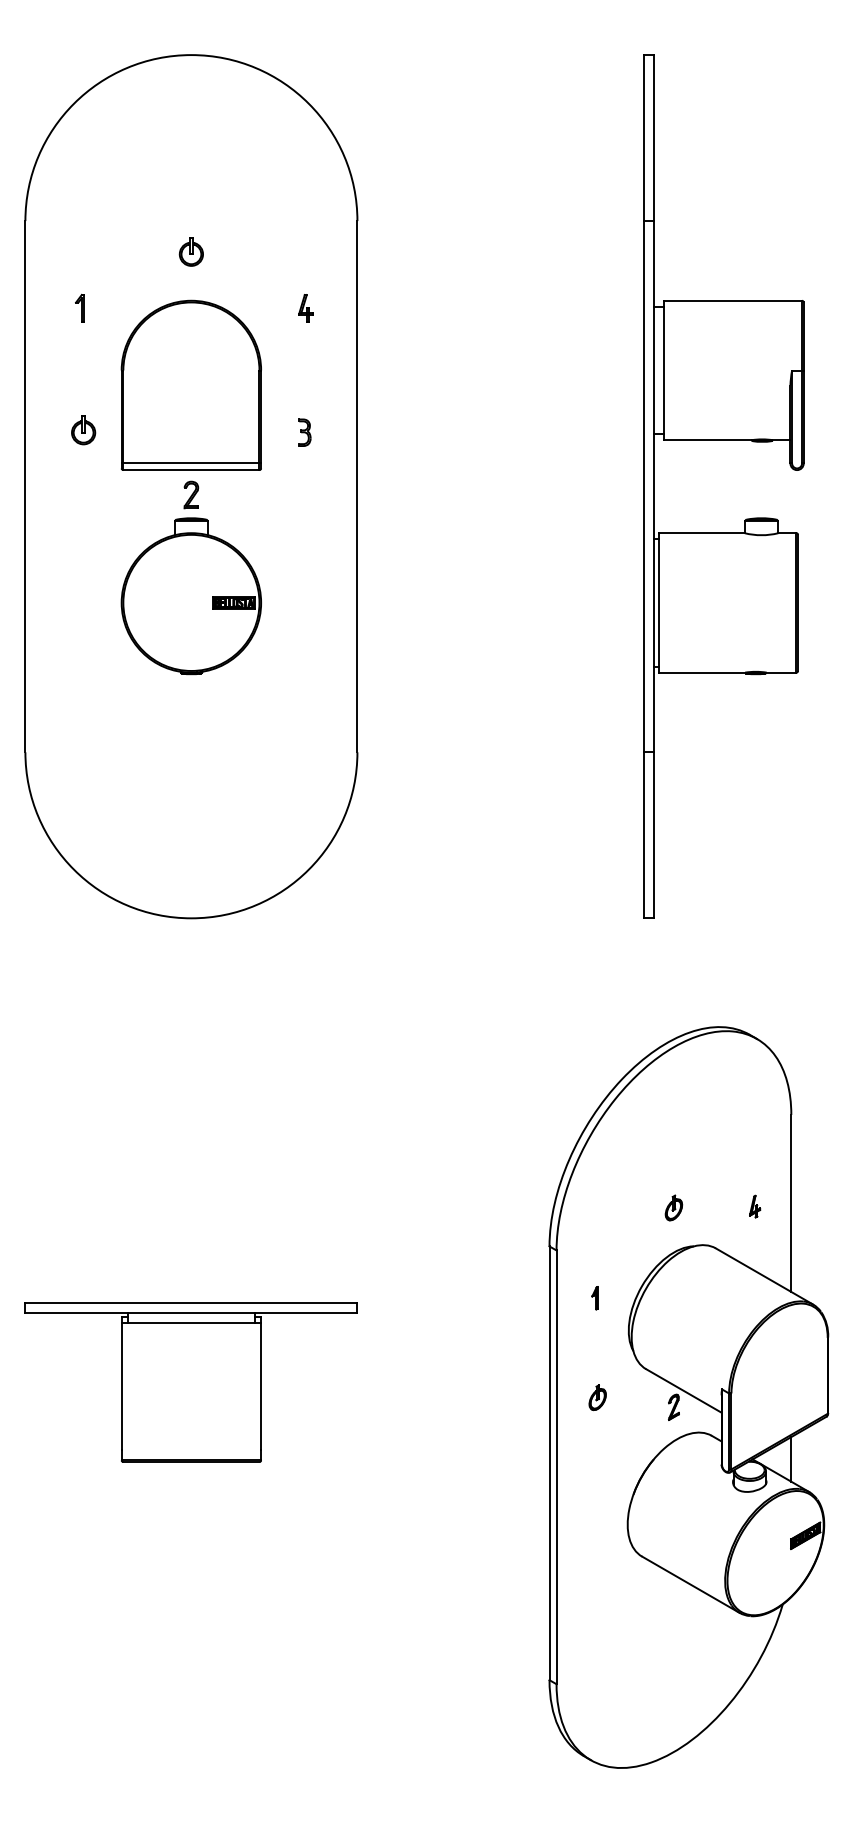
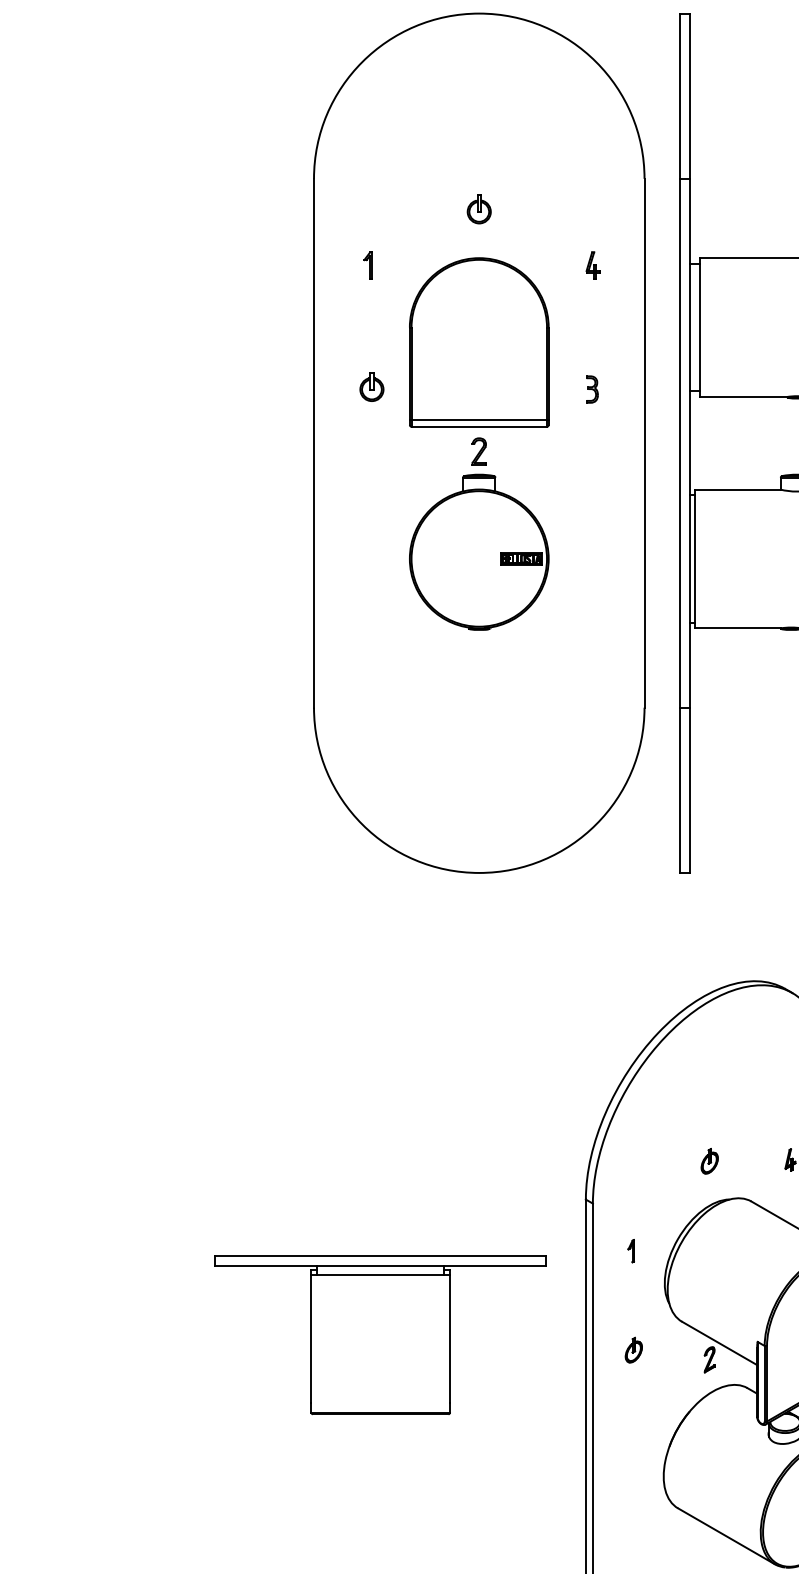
part: (191, 486) -> (479, 443), moved
part: (190, 1382) -> (379, 1335), moved

